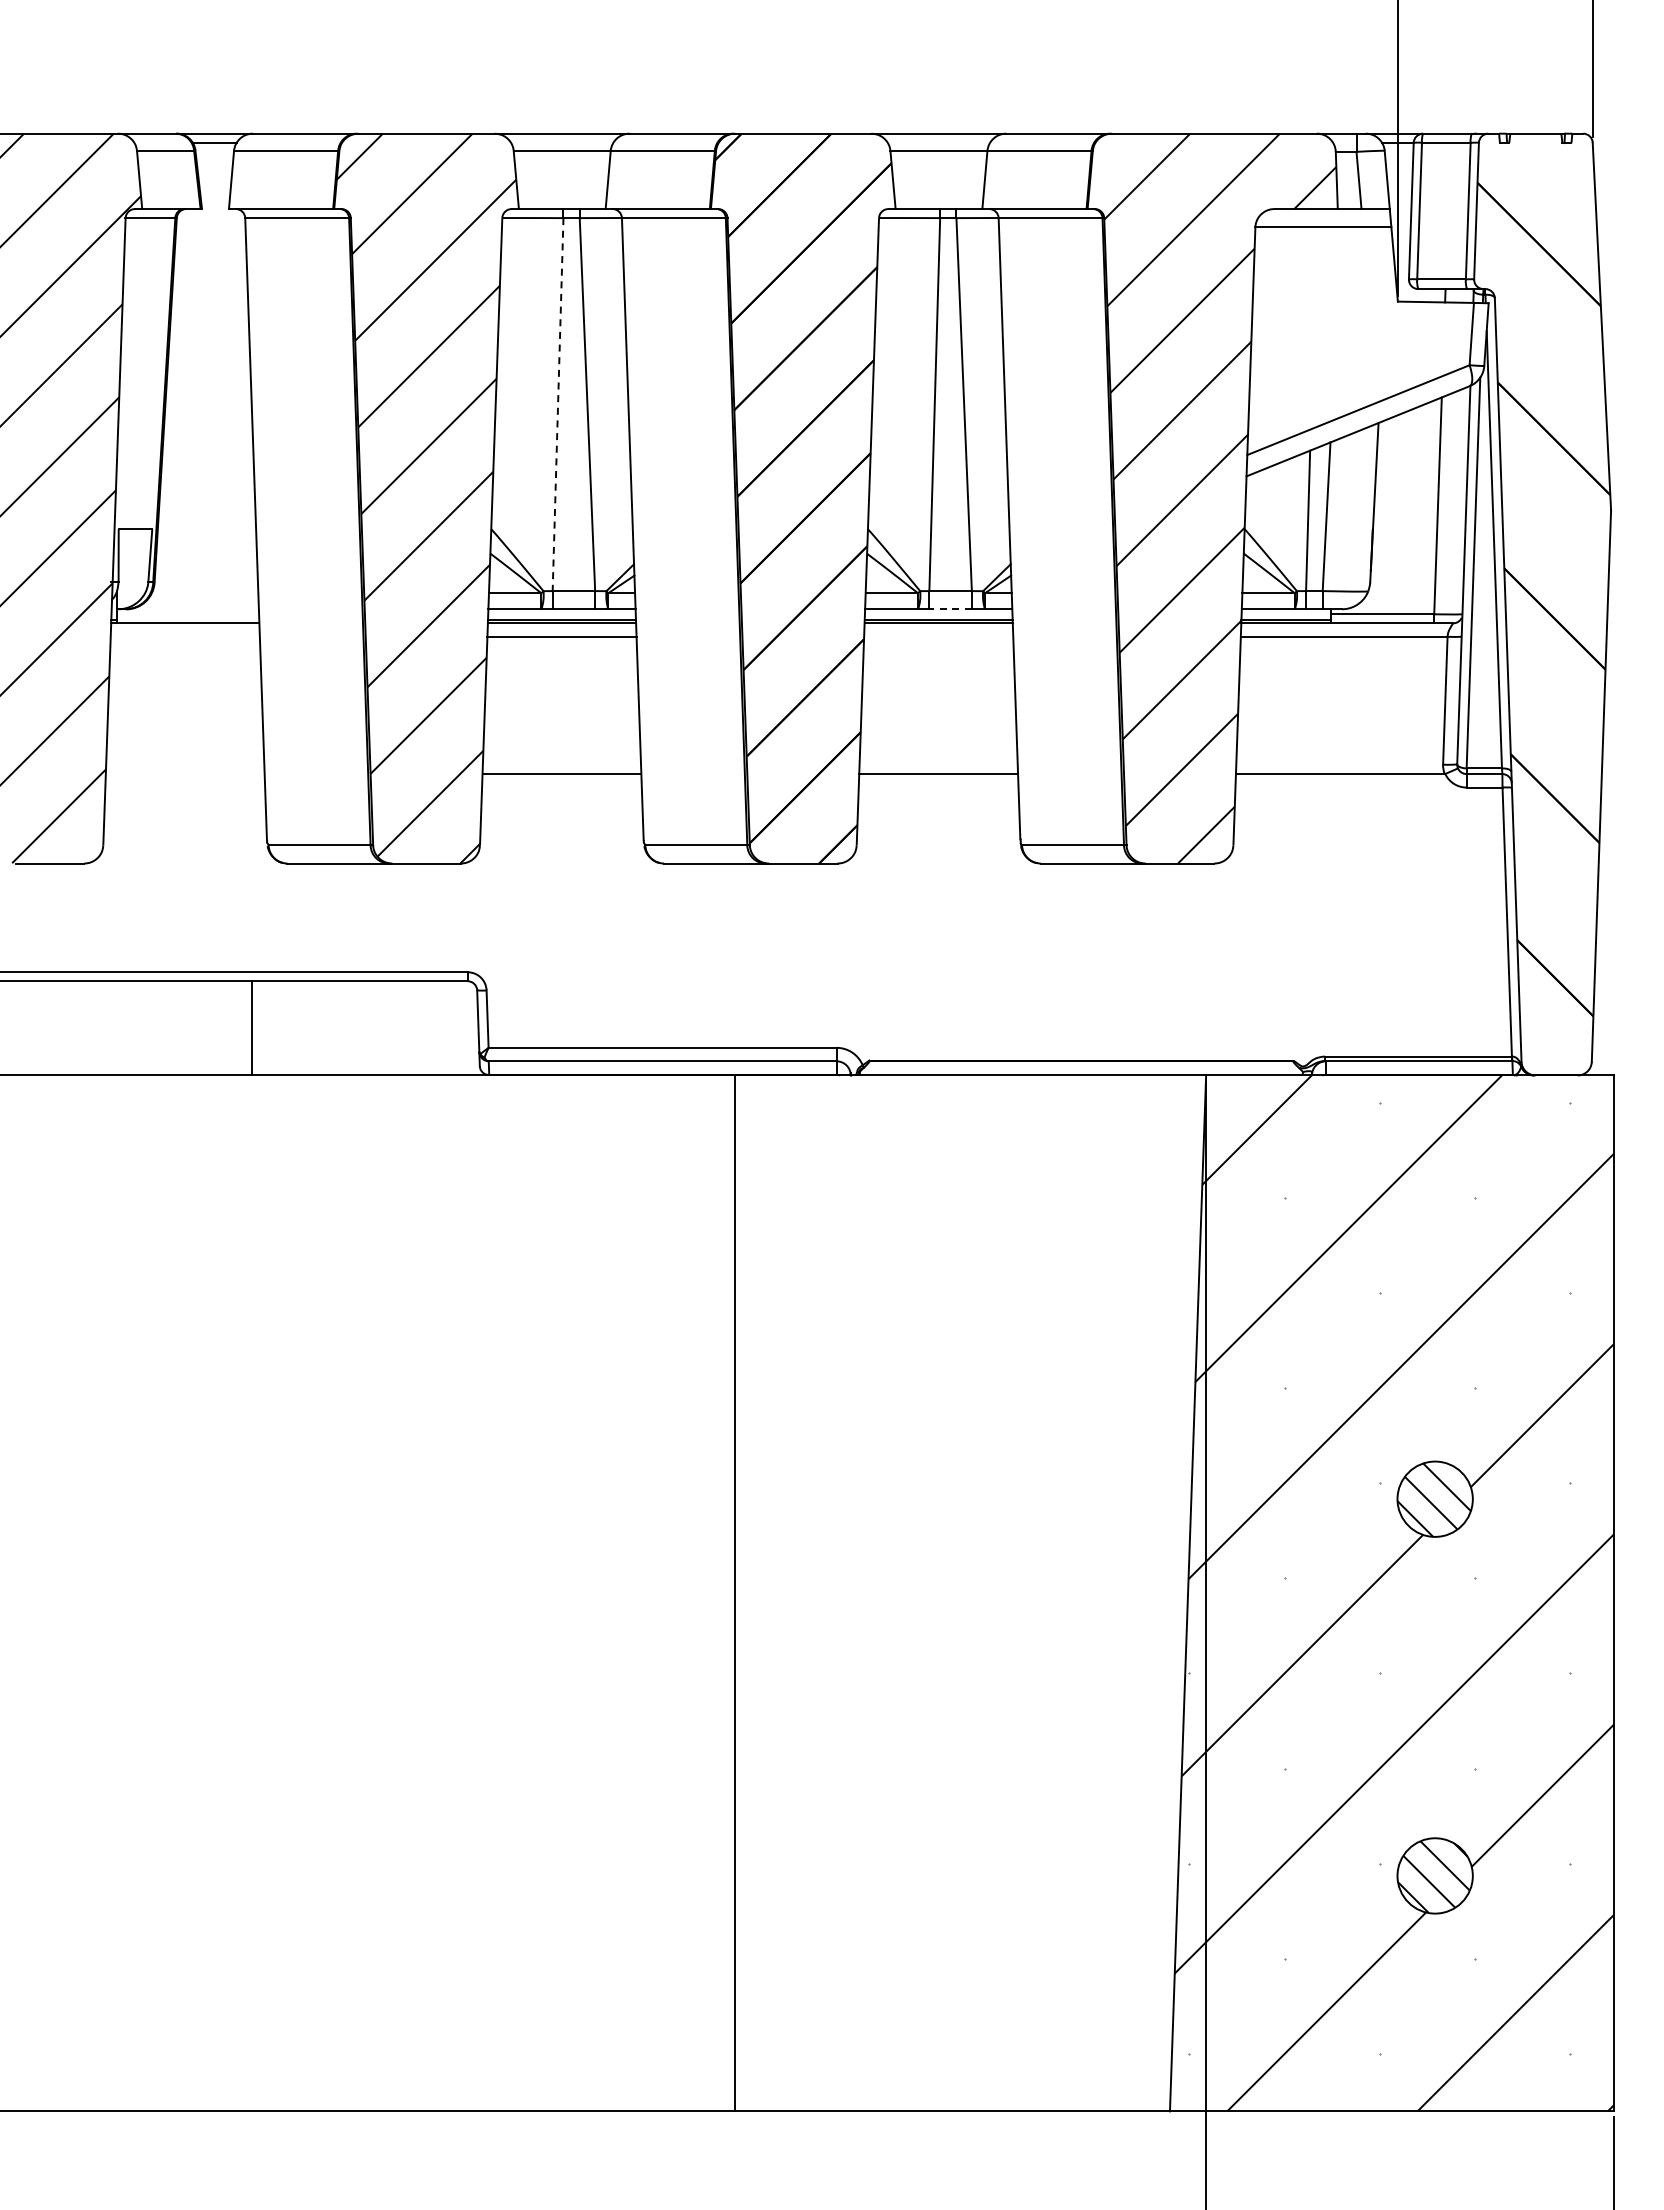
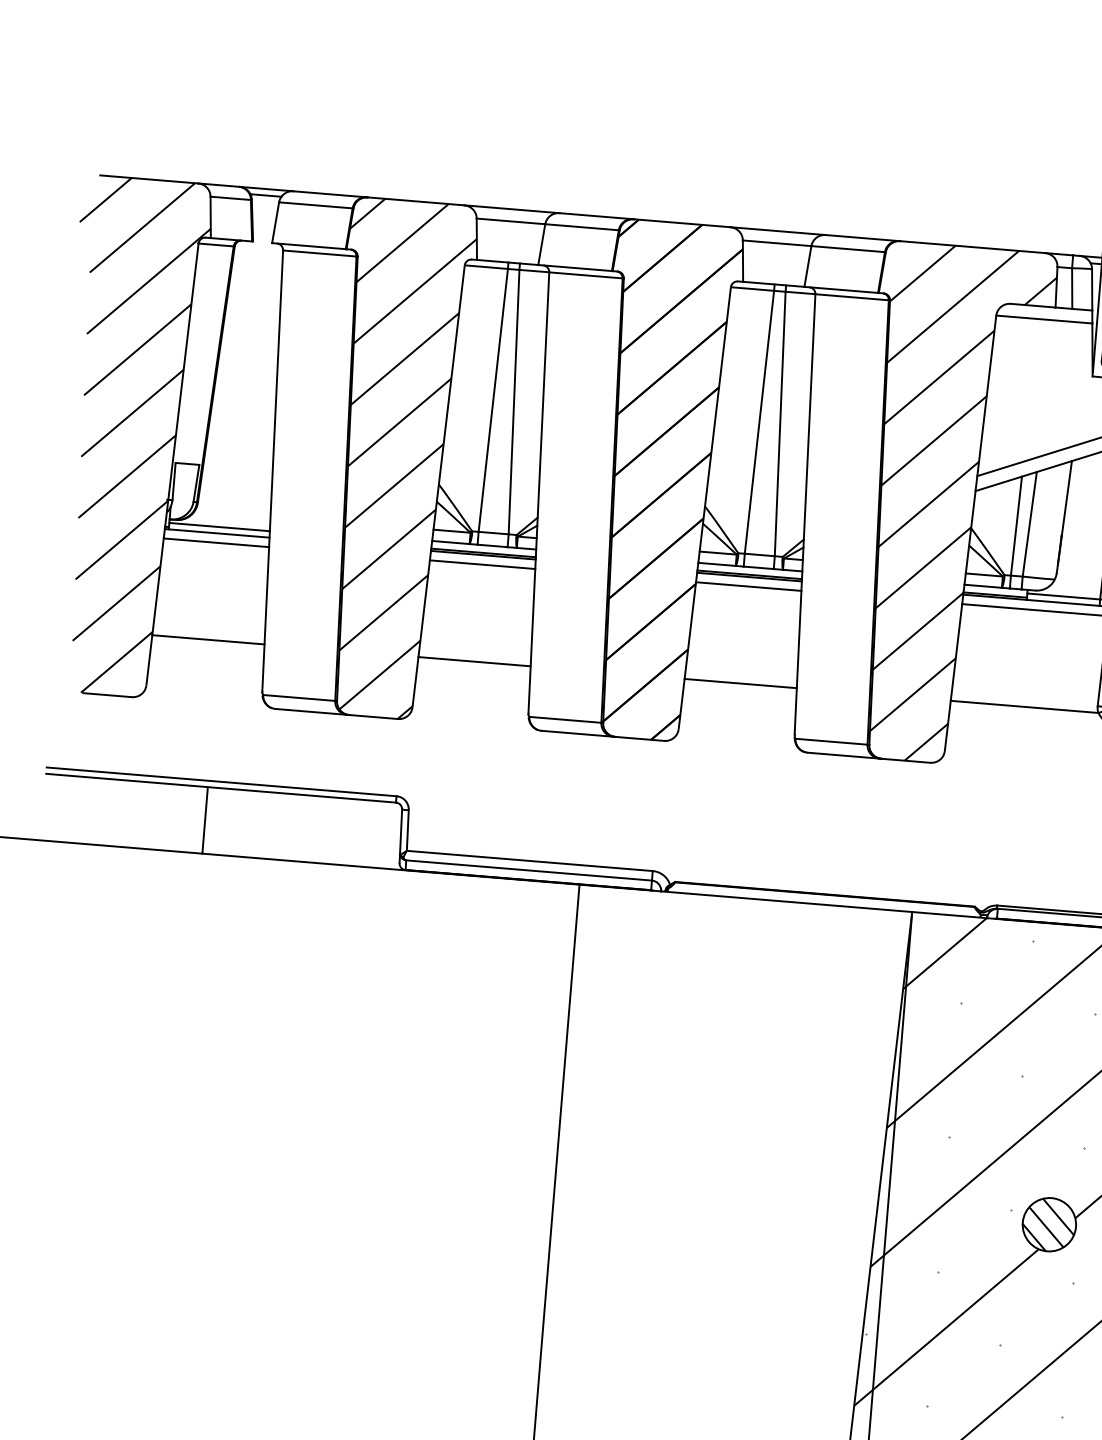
line: (558, 405) -> (493, 401), dashed -> solid
line: (950, 609) -> (758, 567), dashed -> solid
line: (187, 614) -> (219, 527), added
line: (184, 636) -> (215, 542), added
line: (938, 636) -> (748, 586), added
line: (184, 774) -> (207, 640), added
line: (252, 1028) -> (205, 820), moved

